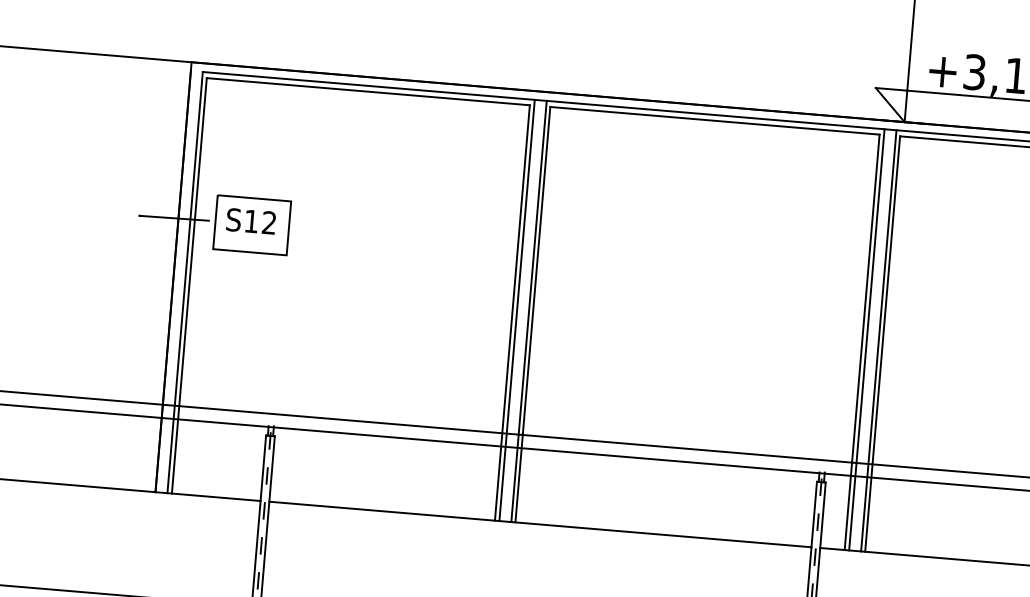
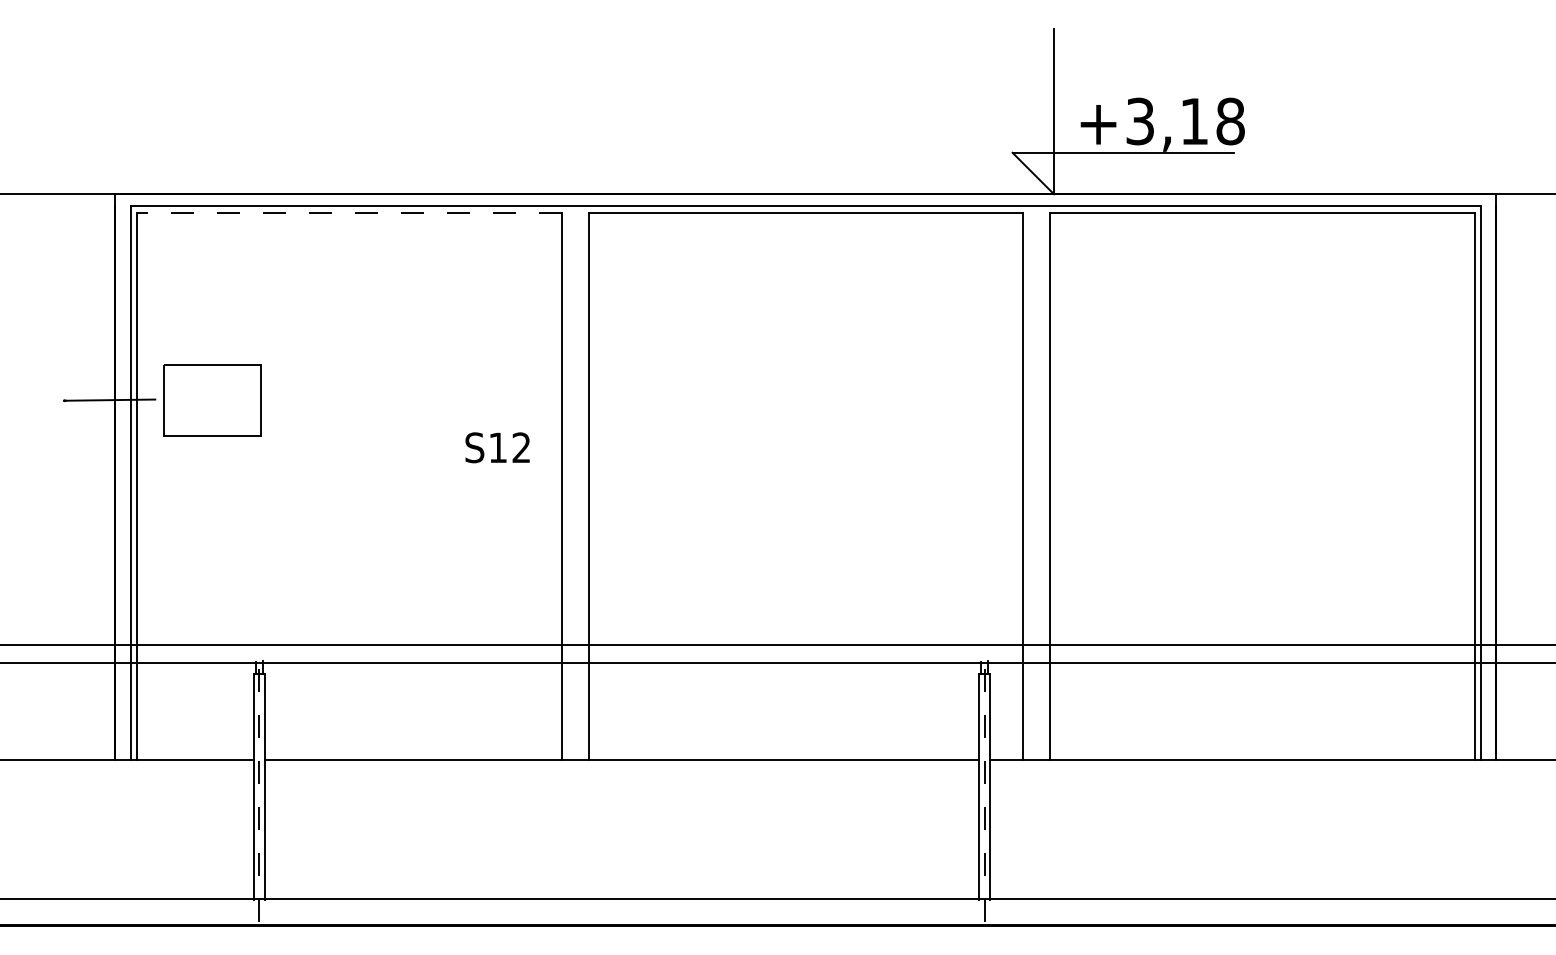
line: (368, 91) -> (349, 213), solid -> dashed
text: (251, 221) -> (497, 447), moved
line: (517, 310) -> (568, 482), removed
line: (528, 311) -> (583, 482), removed
line: (866, 339) -> (1028, 482), removed
line: (879, 340) -> (1044, 482), removed

